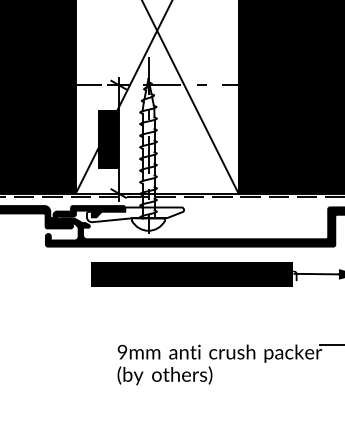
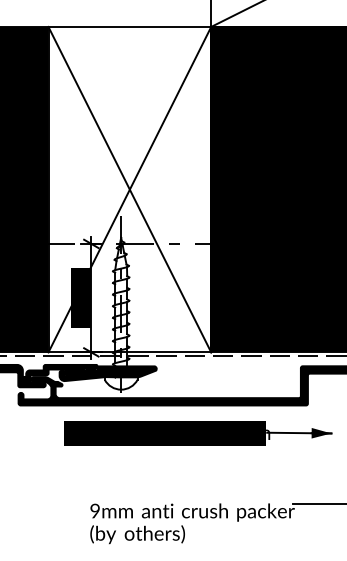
fill: (134, 214) -> (107, 373), added

